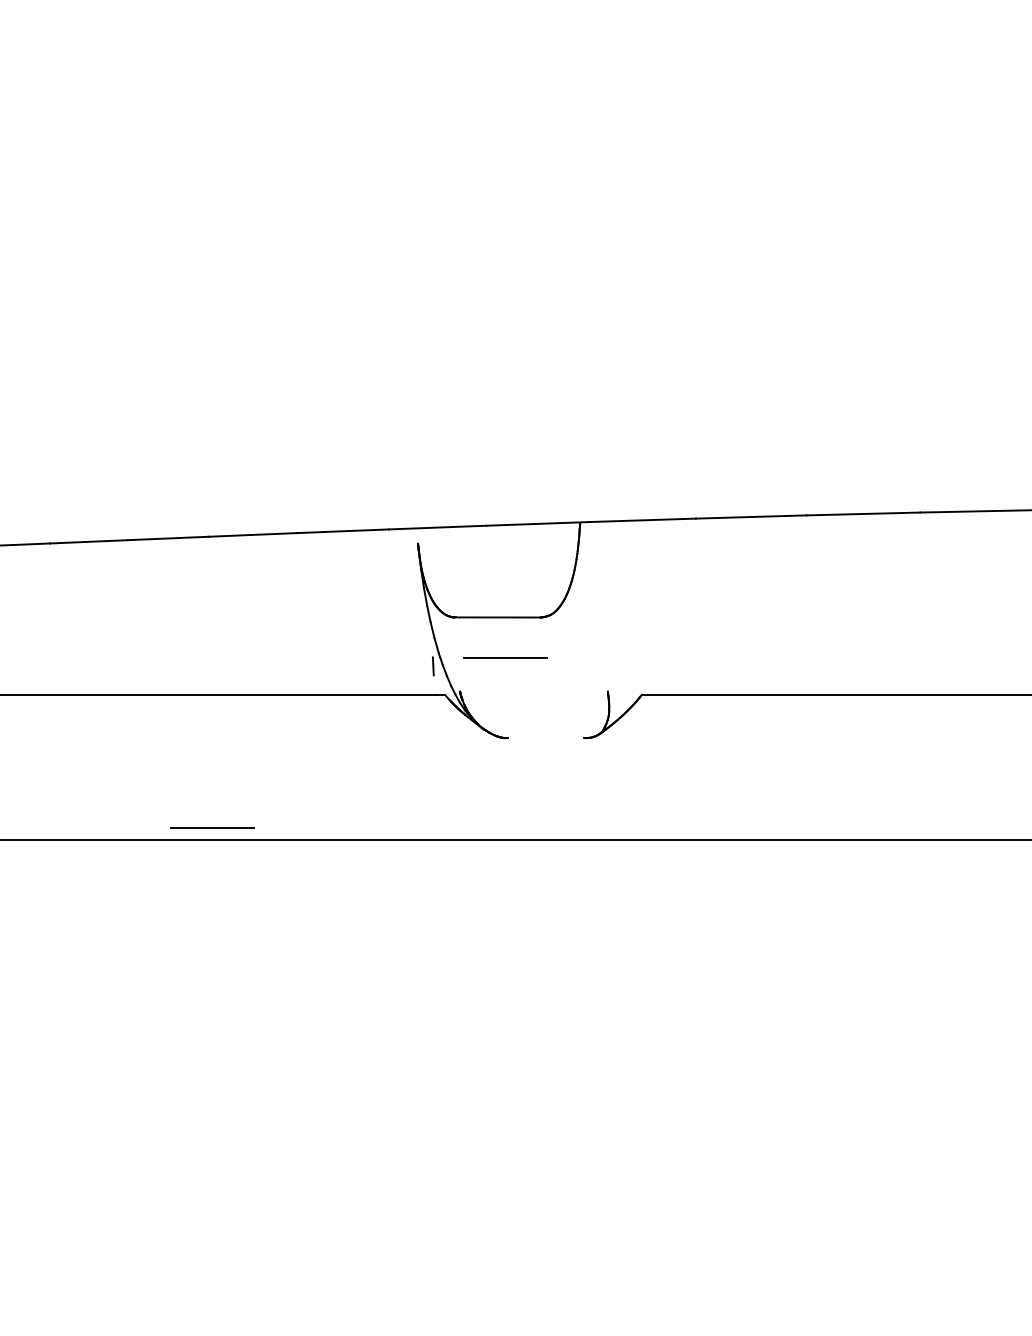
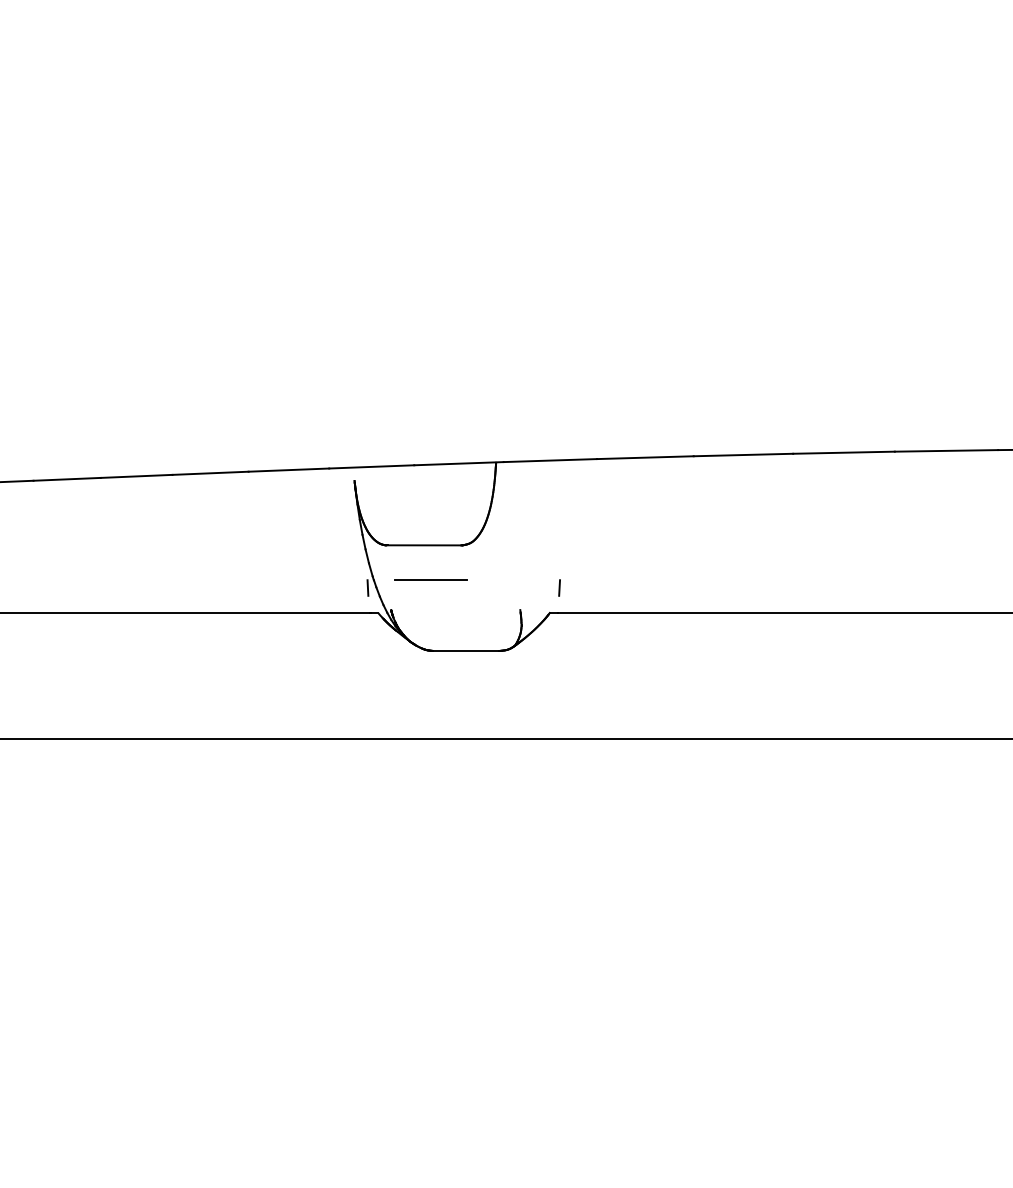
line: (652, 665) -> (559, 587), added
line: (546, 737) -> (466, 650), added
line: (211, 827) -> (174, 728), removed

